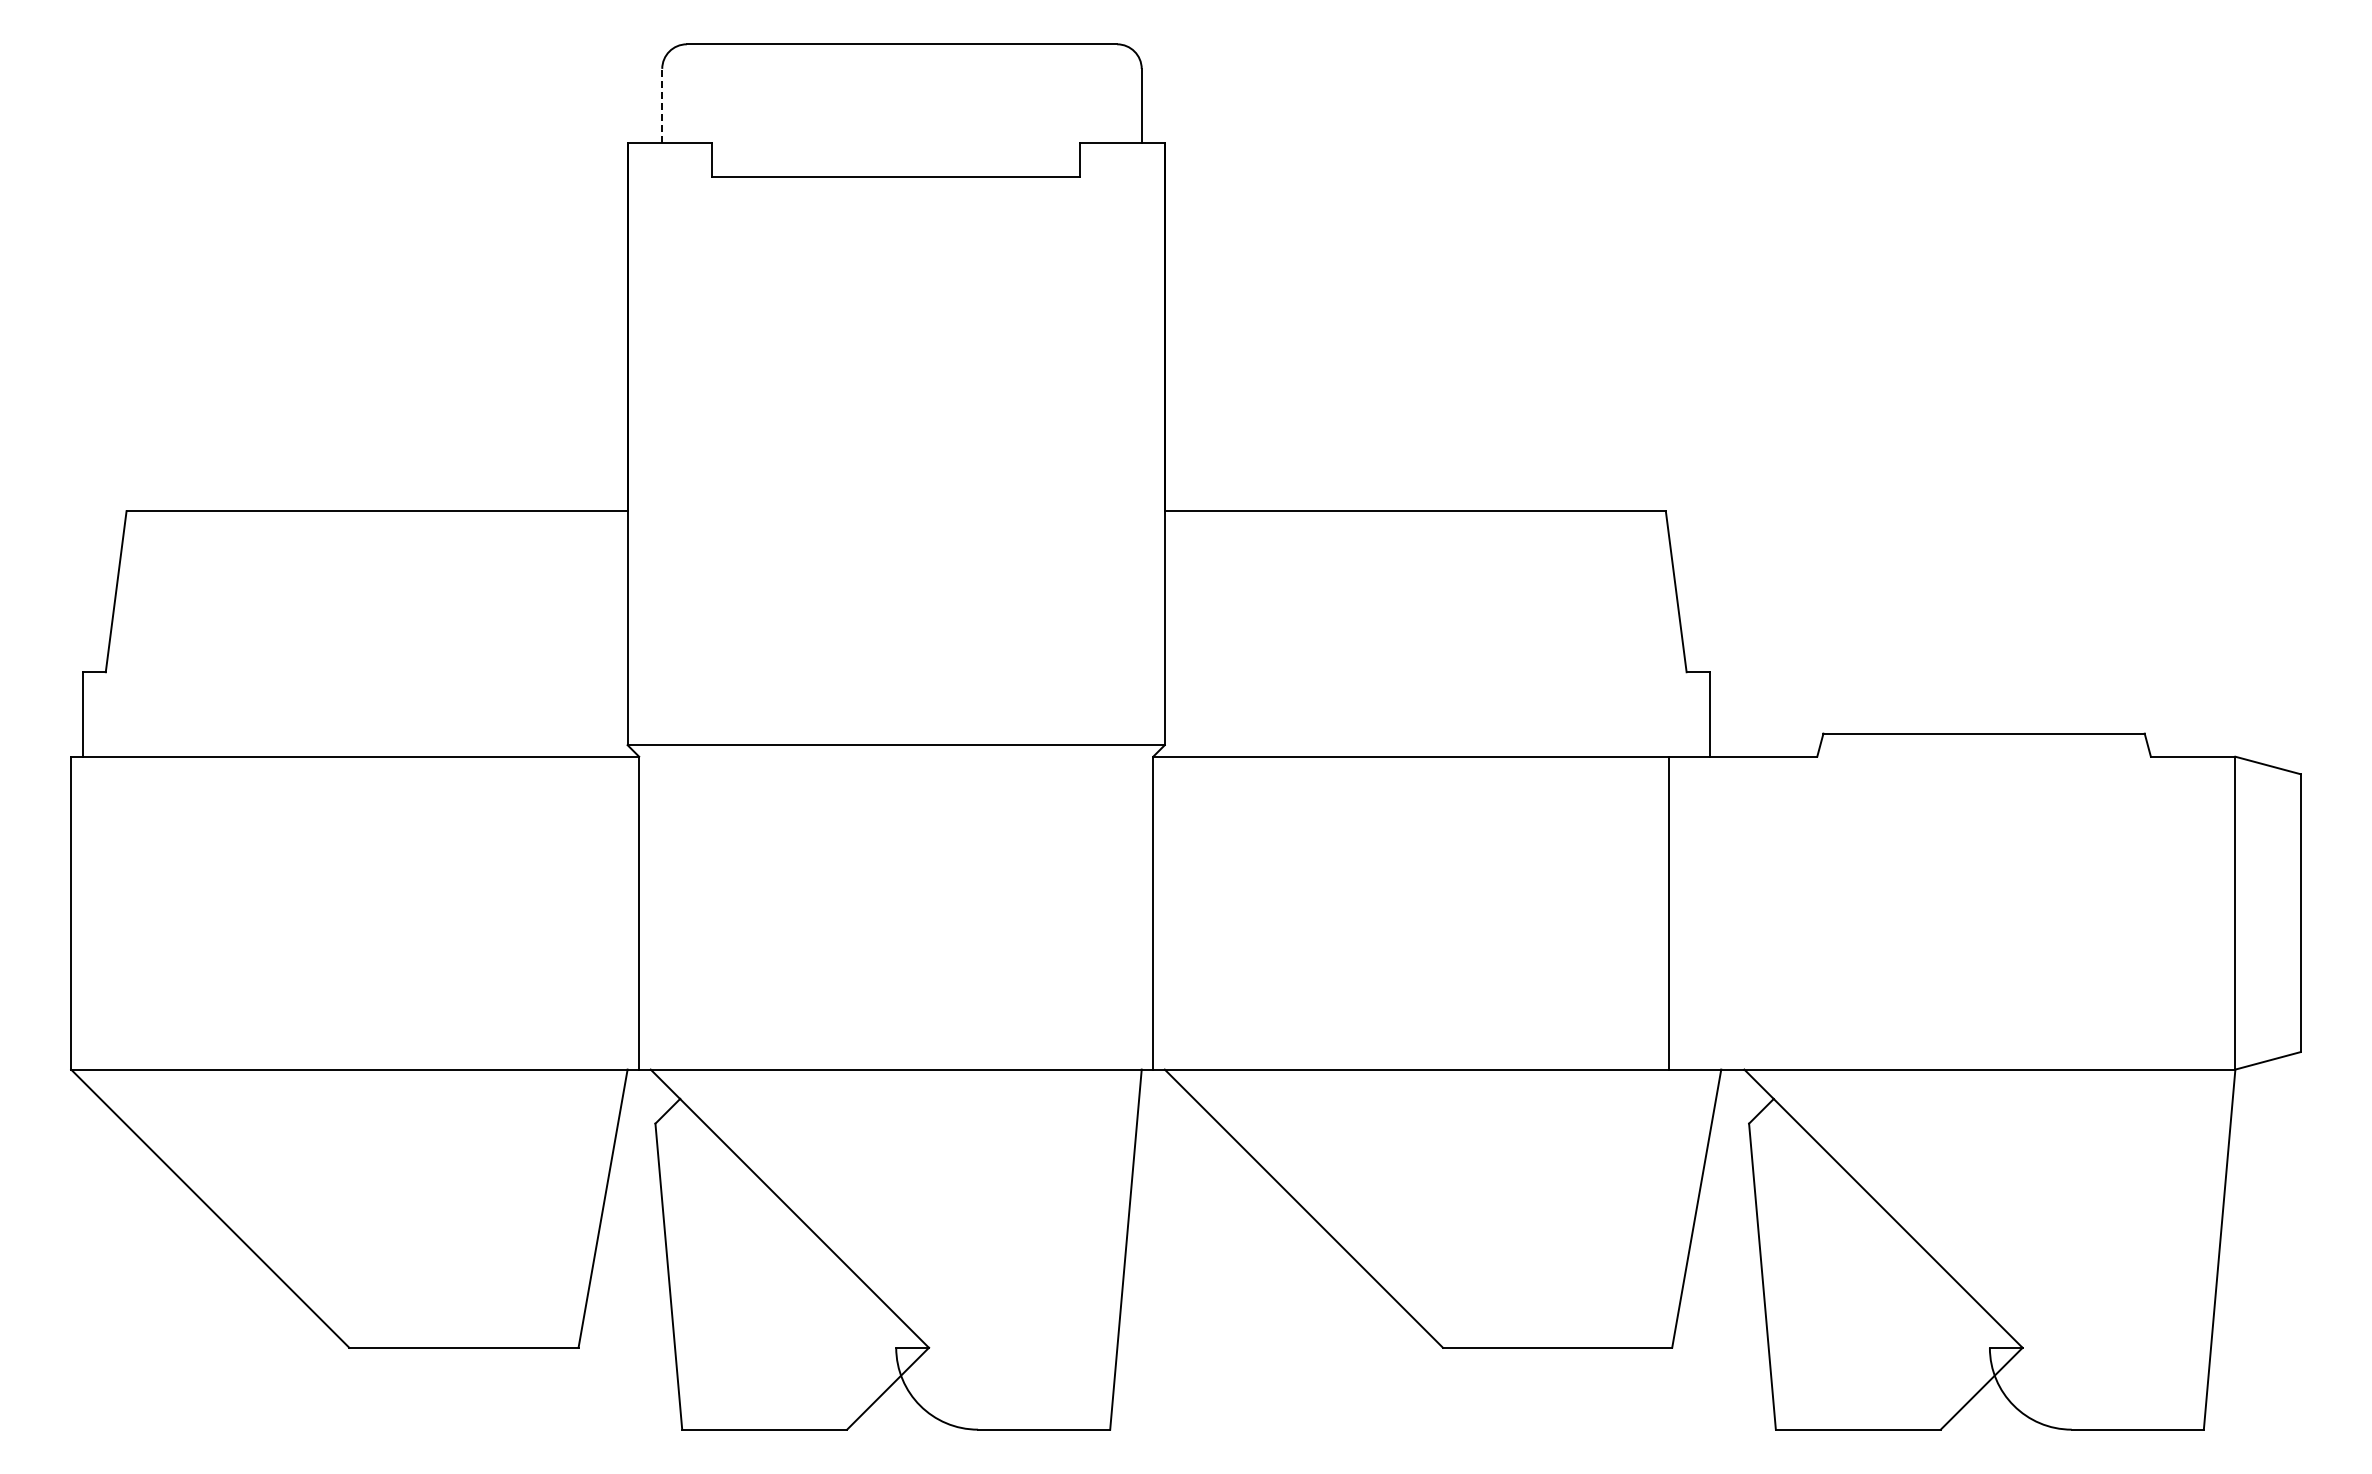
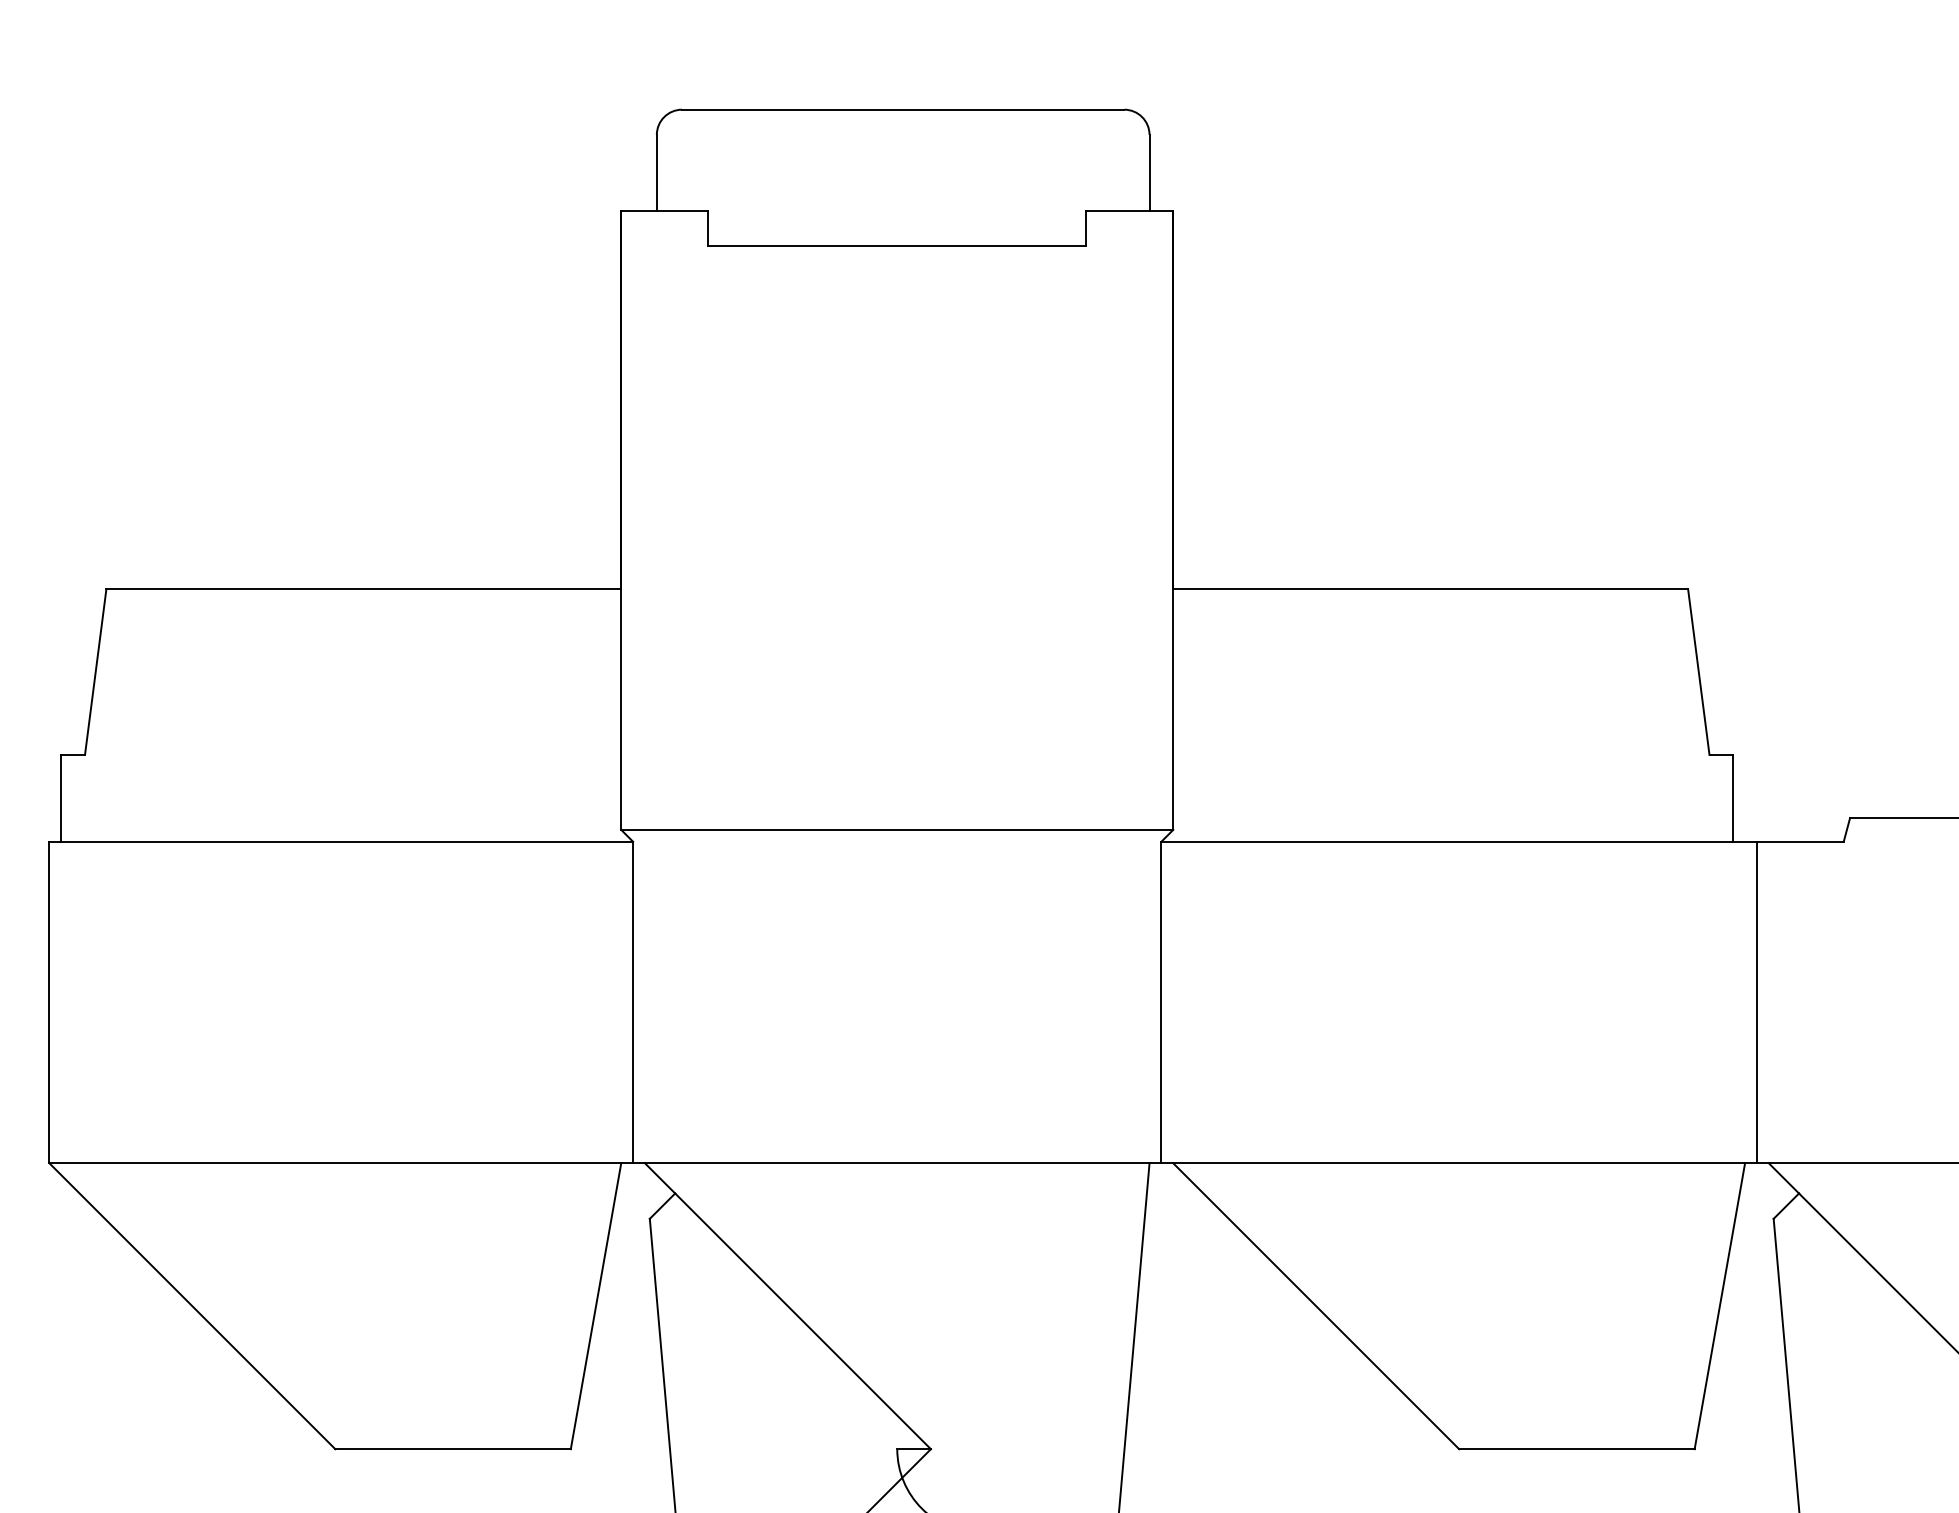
line: (662, 105) -> (657, 172), dashed -> solid
line: (1668, 912) -> (1756, 1001), moved

